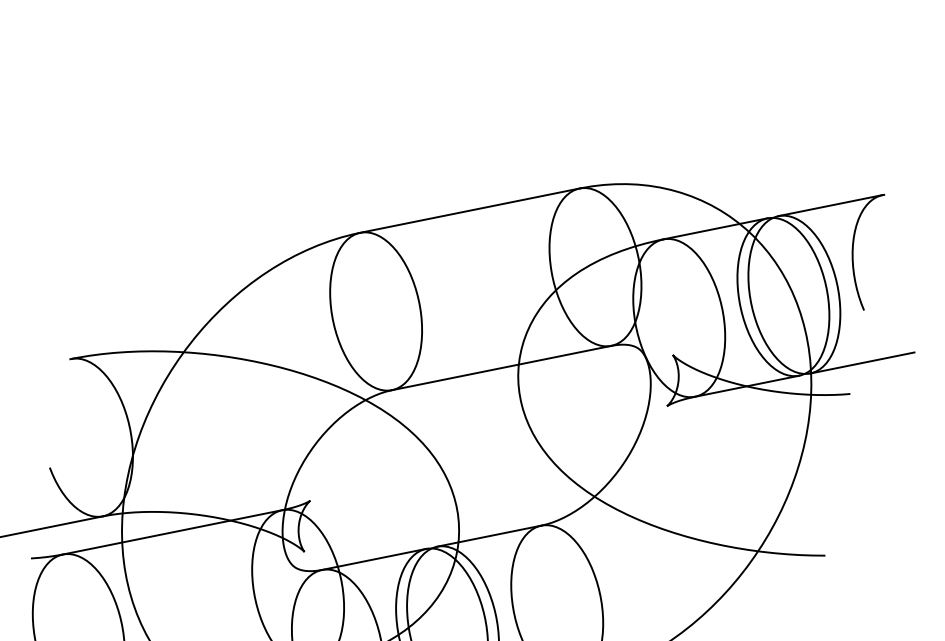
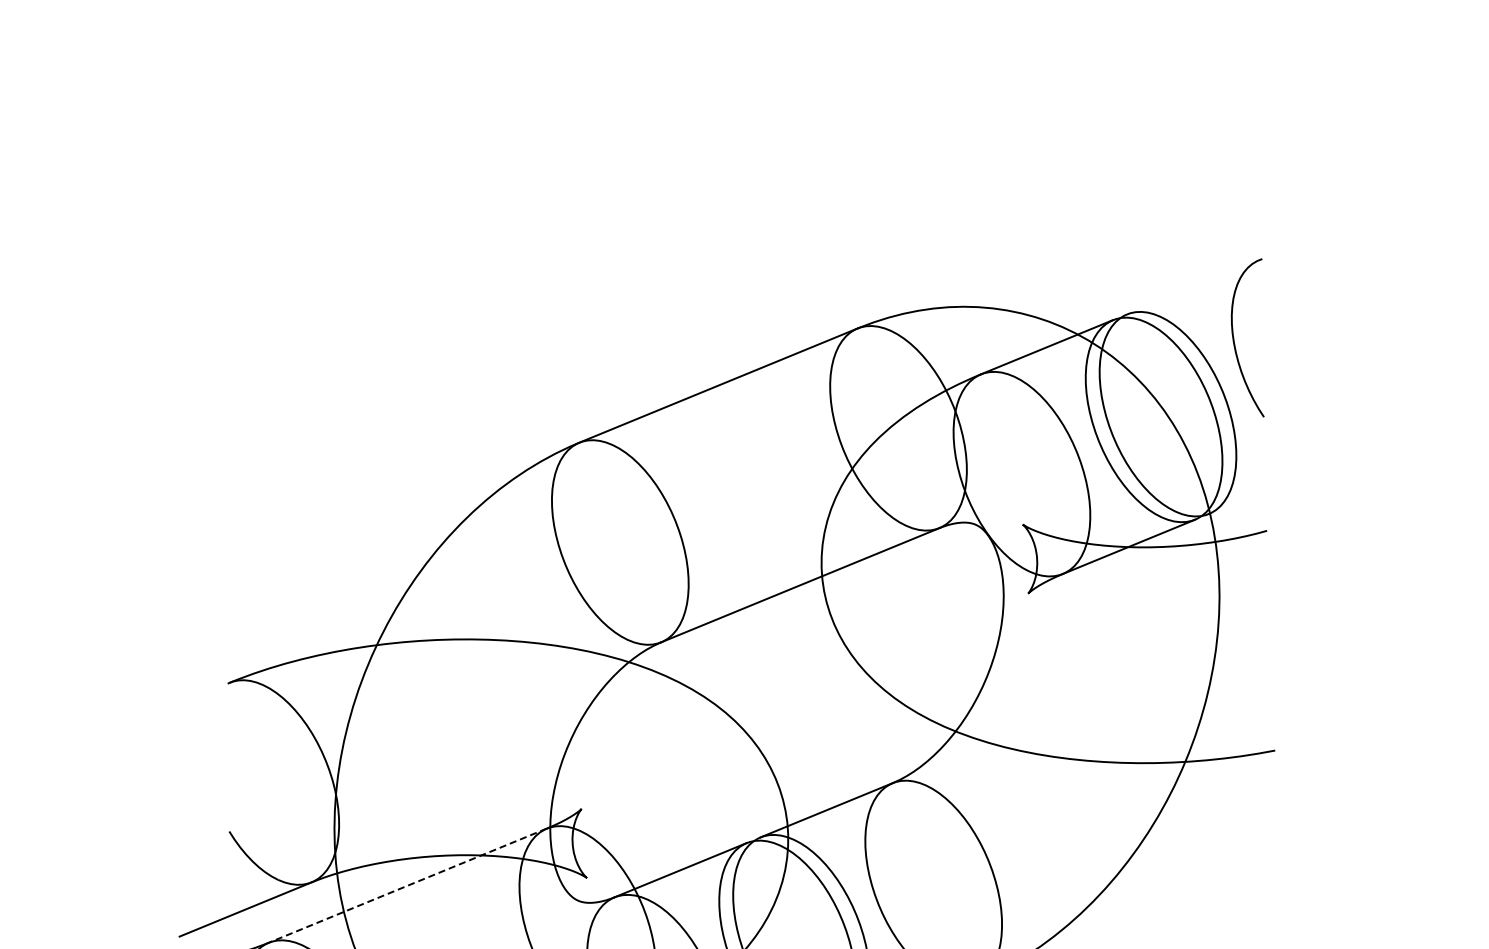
line: (830, 205) -> (1193, 287), removed
line: (862, 362) -> (1274, 486), removed
line: (172, 532) -> (407, 885), solid -> dashed

